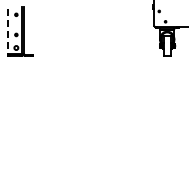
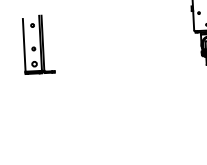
line: (8, 31) -> (24, 45), dashed -> solid

